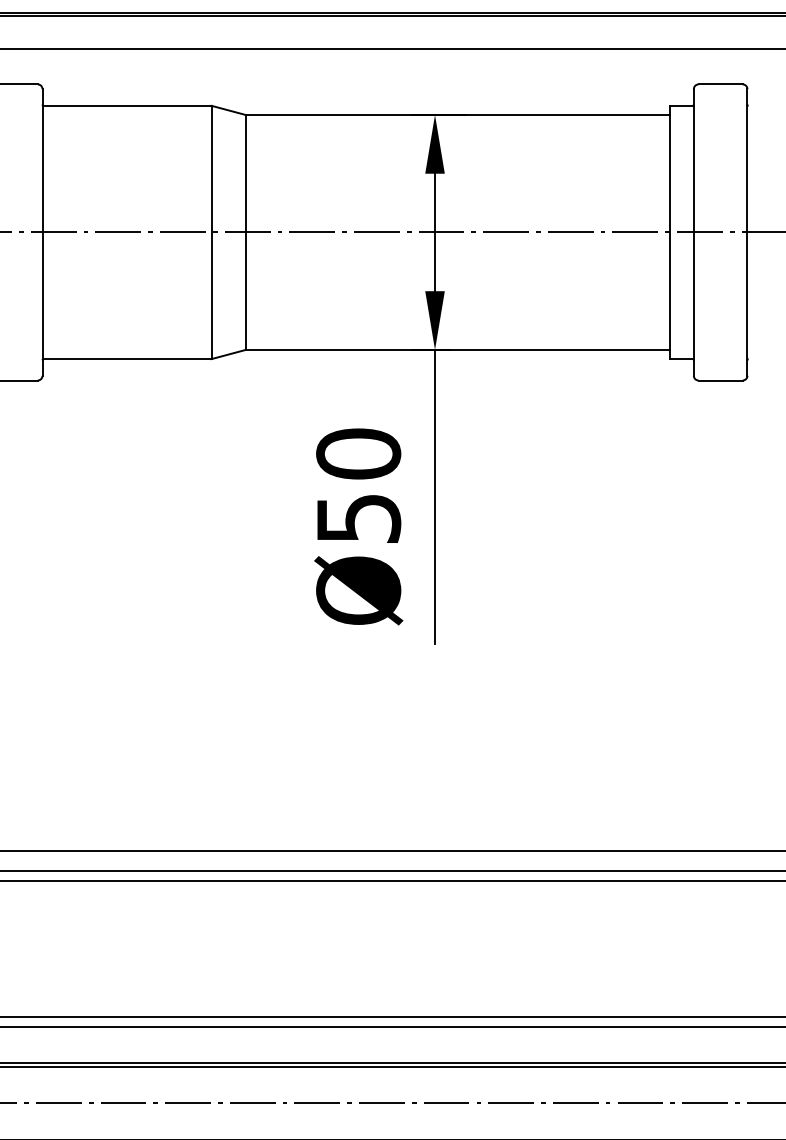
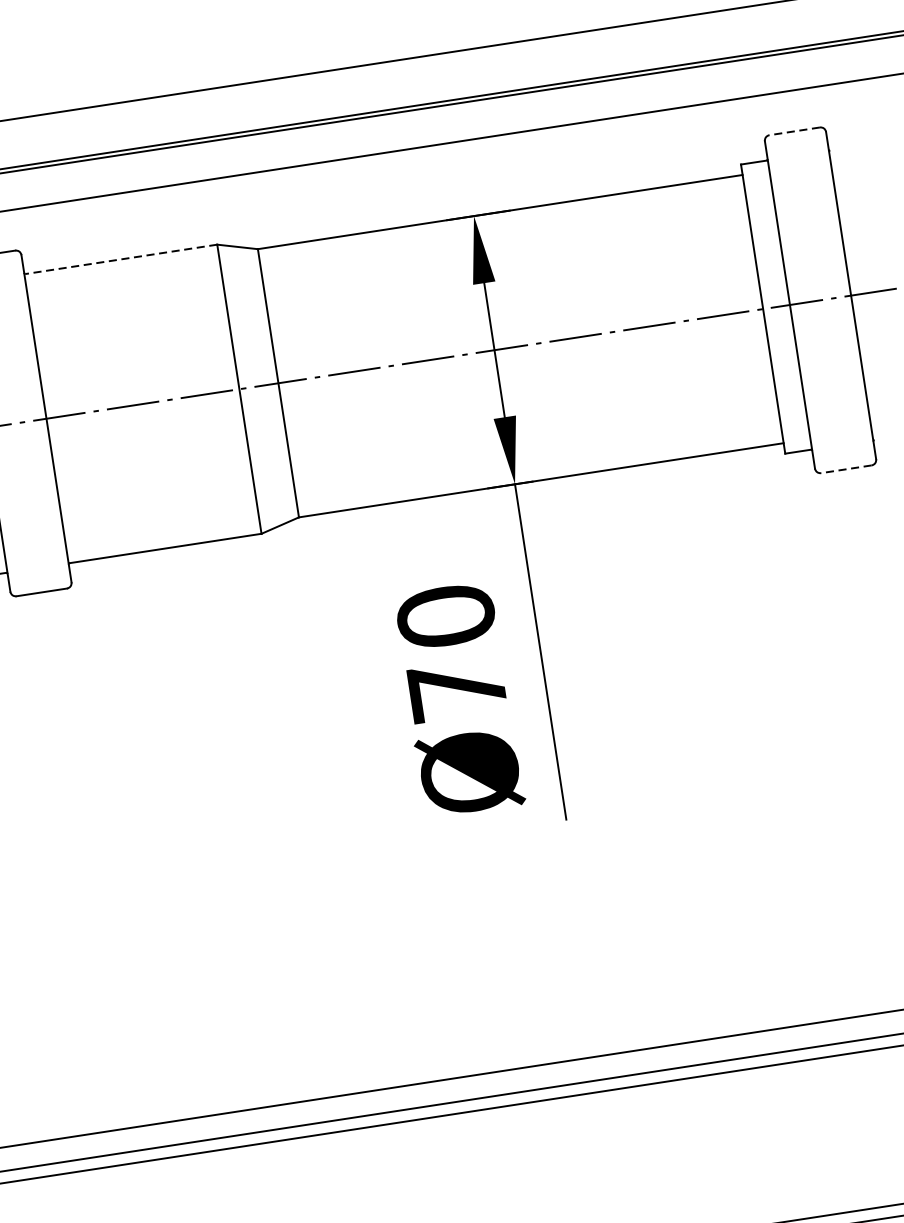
line: (720, 84) -> (794, 131), solid -> dashed
line: (127, 105) -> (121, 258), solid -> dashed
line: (720, 380) -> (846, 469), solid -> dashed
text: (359, 518) -> (458, 689), Ø50 -> Ø70

